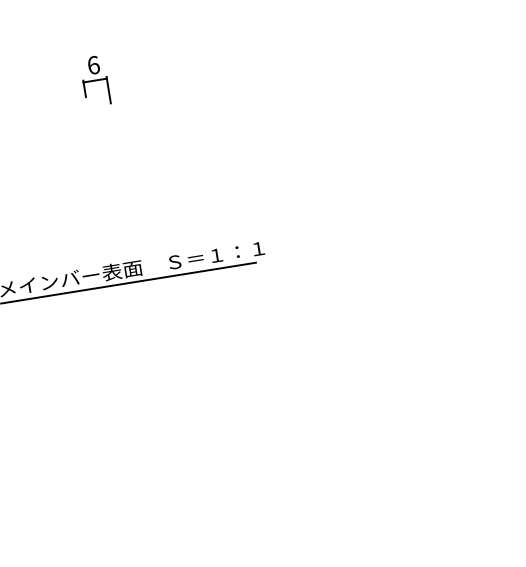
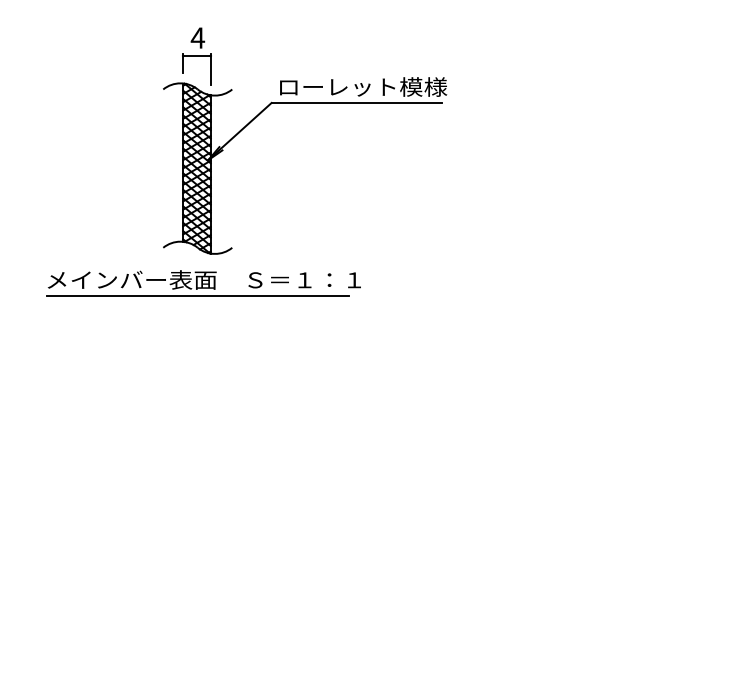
text: (93, 64) -> (197, 37), 6 -> 4
part: (193, 106) -> (305, 103), added

